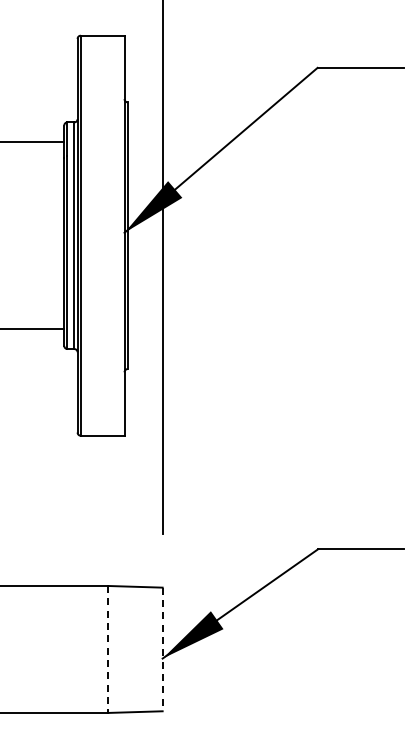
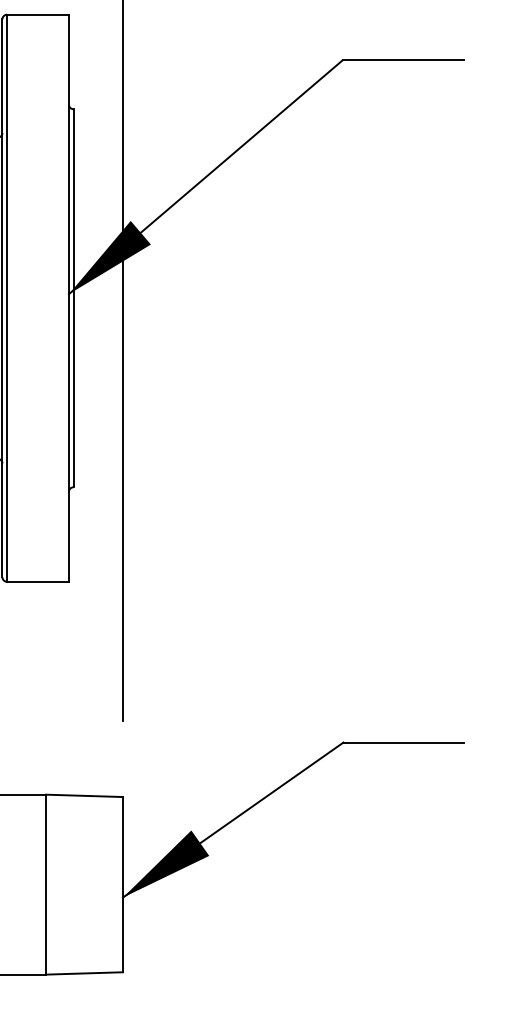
line: (108, 649) -> (46, 884), dashed -> solid
line: (162, 649) -> (122, 884), dashed -> solid

